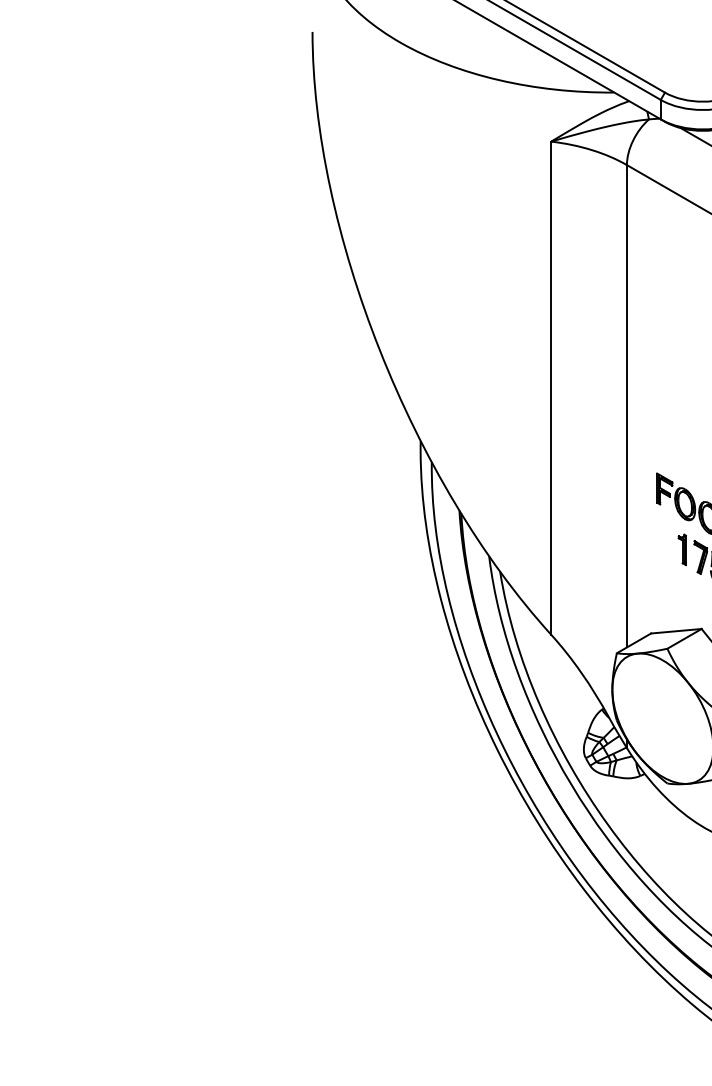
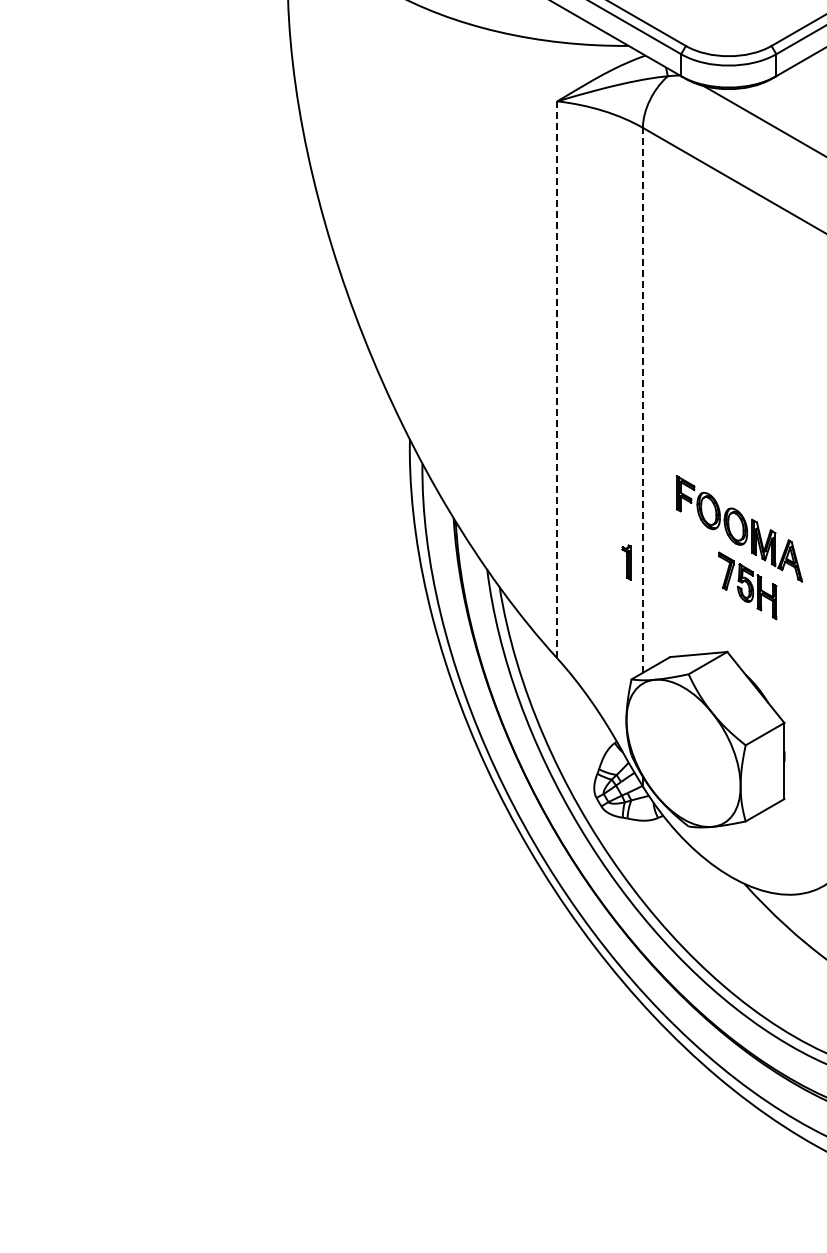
line: (551, 387) -> (557, 379), solid -> dashed
line: (626, 405) -> (642, 399), solid -> dashed
part: (682, 549) -> (626, 562), moved

